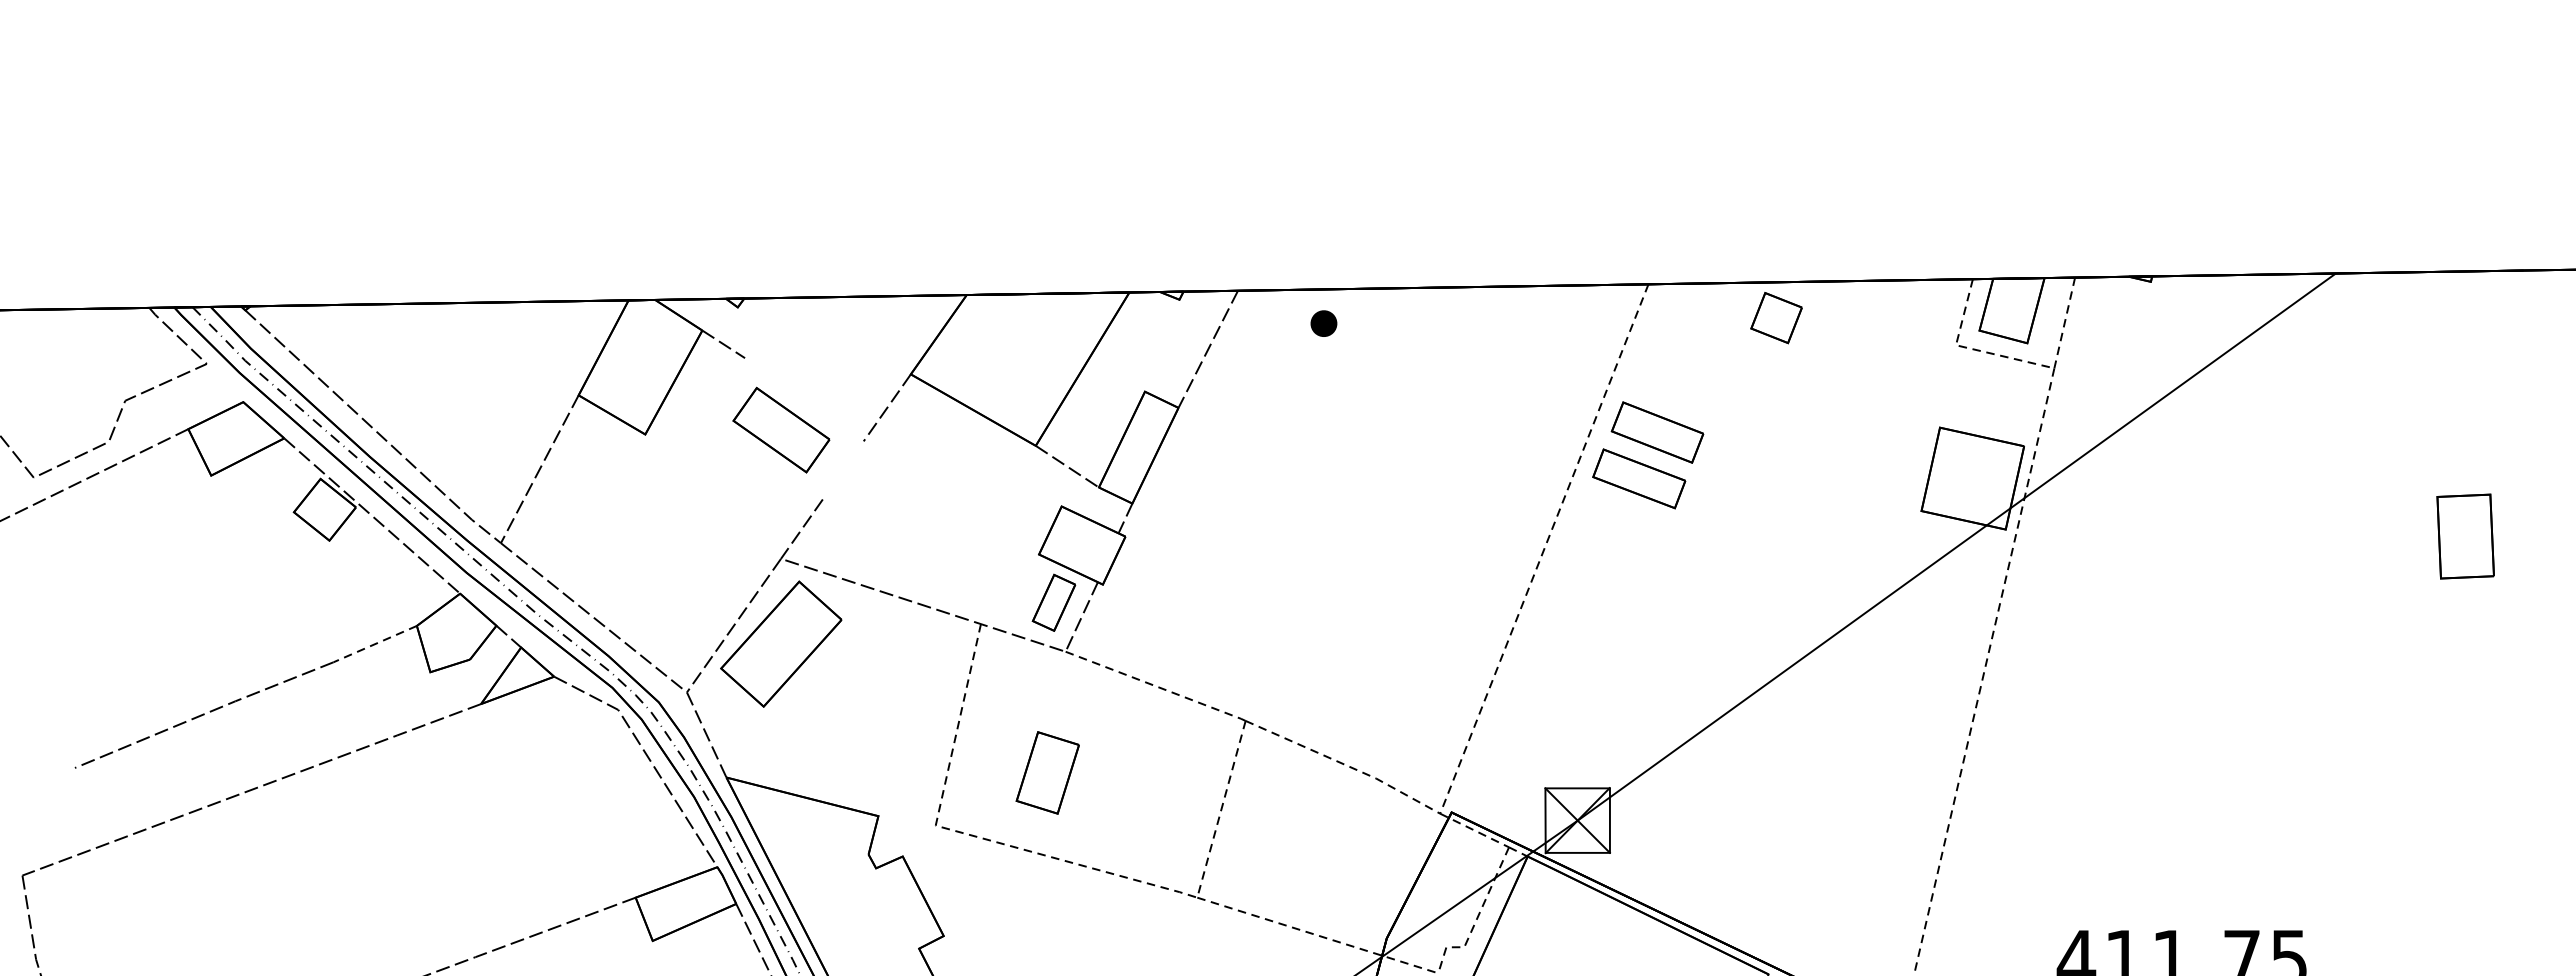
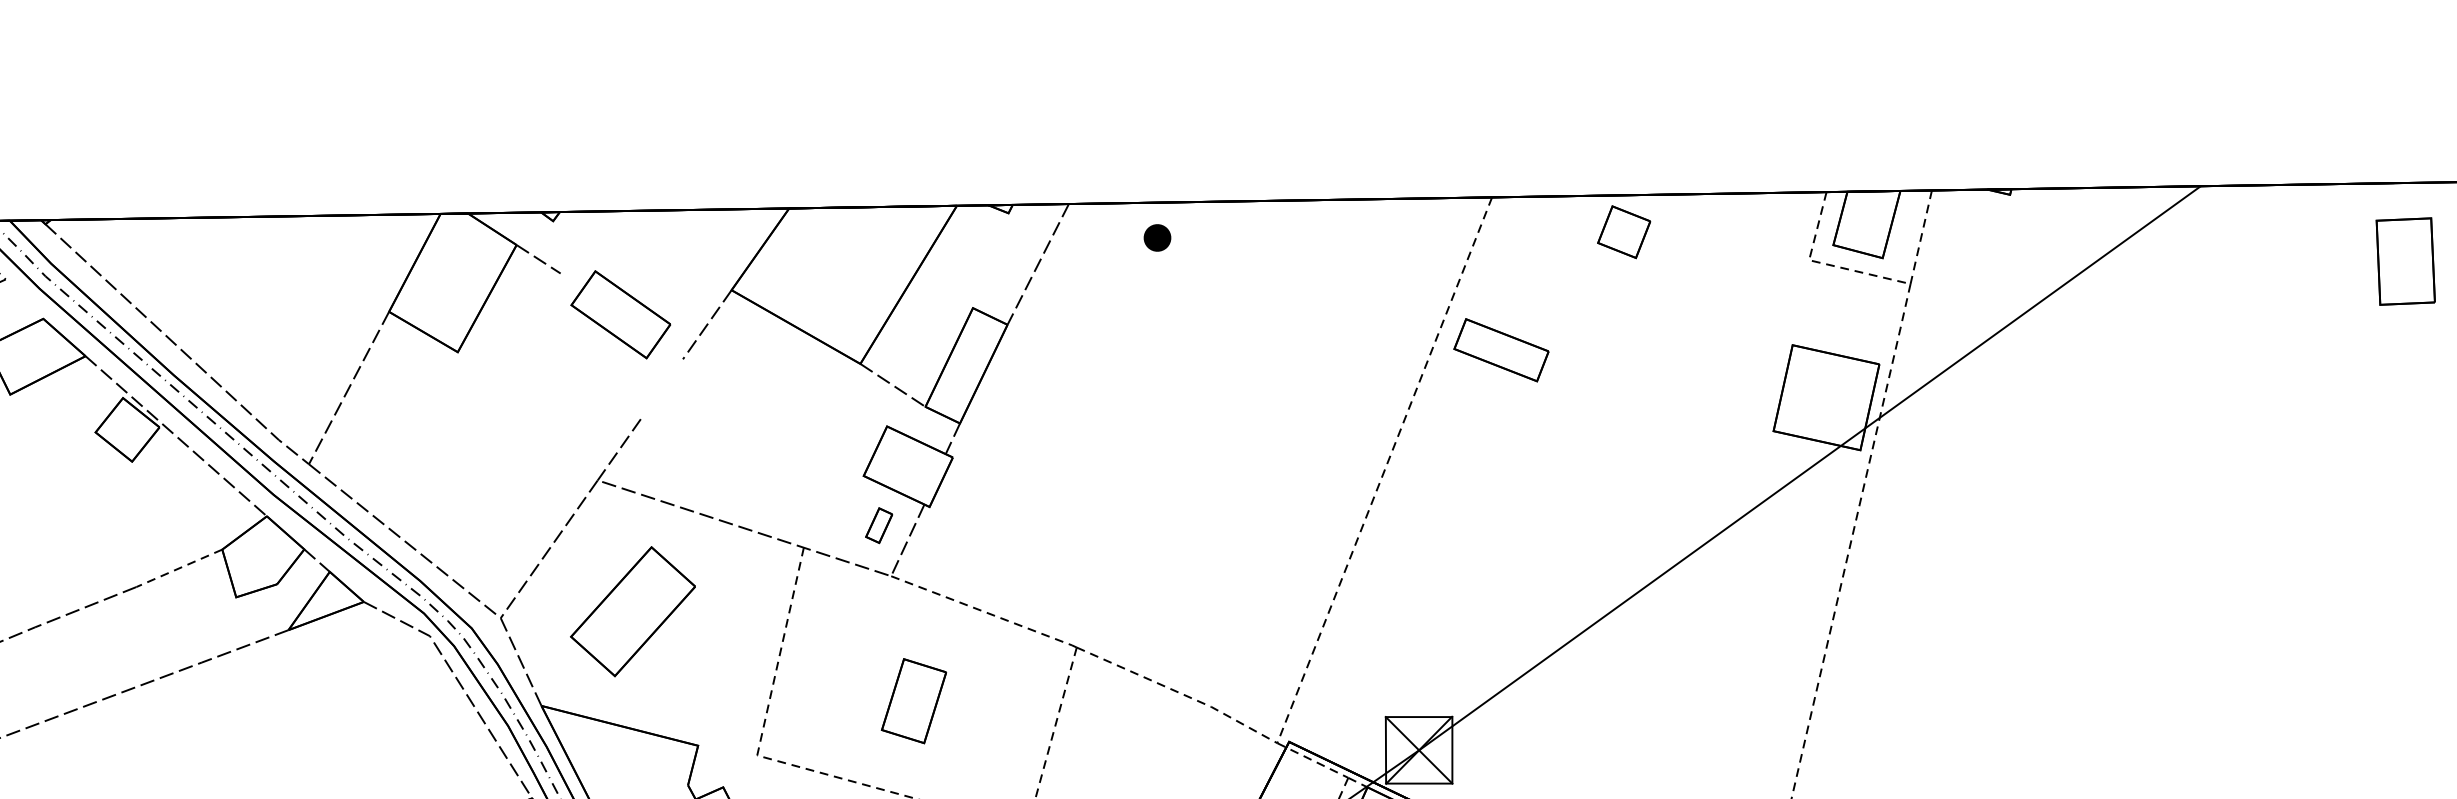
part: (781, 429) -> (620, 314), moved
part: (1639, 478) -> (1482, 397), removed
part: (2465, 536) -> (2405, 261), moved
part: (1053, 602) -> (878, 525), size x0.6
part: (781, 643) -> (633, 611), moved
part: (1047, 772) -> (913, 700), moved

